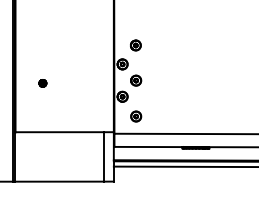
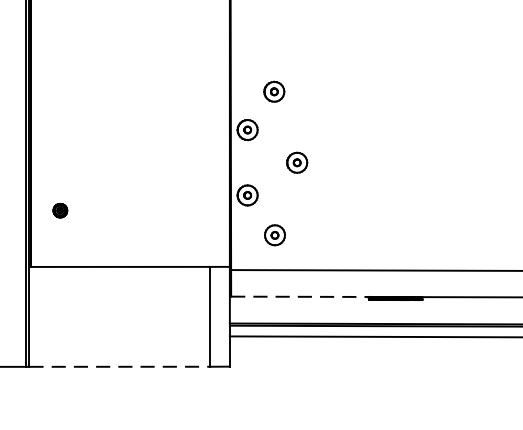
part: (136, 80) -> (297, 162), moved
part: (42, 83) -> (59, 210), moved
line: (149, 147) -> (301, 297), solid -> dashed
line: (59, 181) -> (120, 366), solid -> dashed

